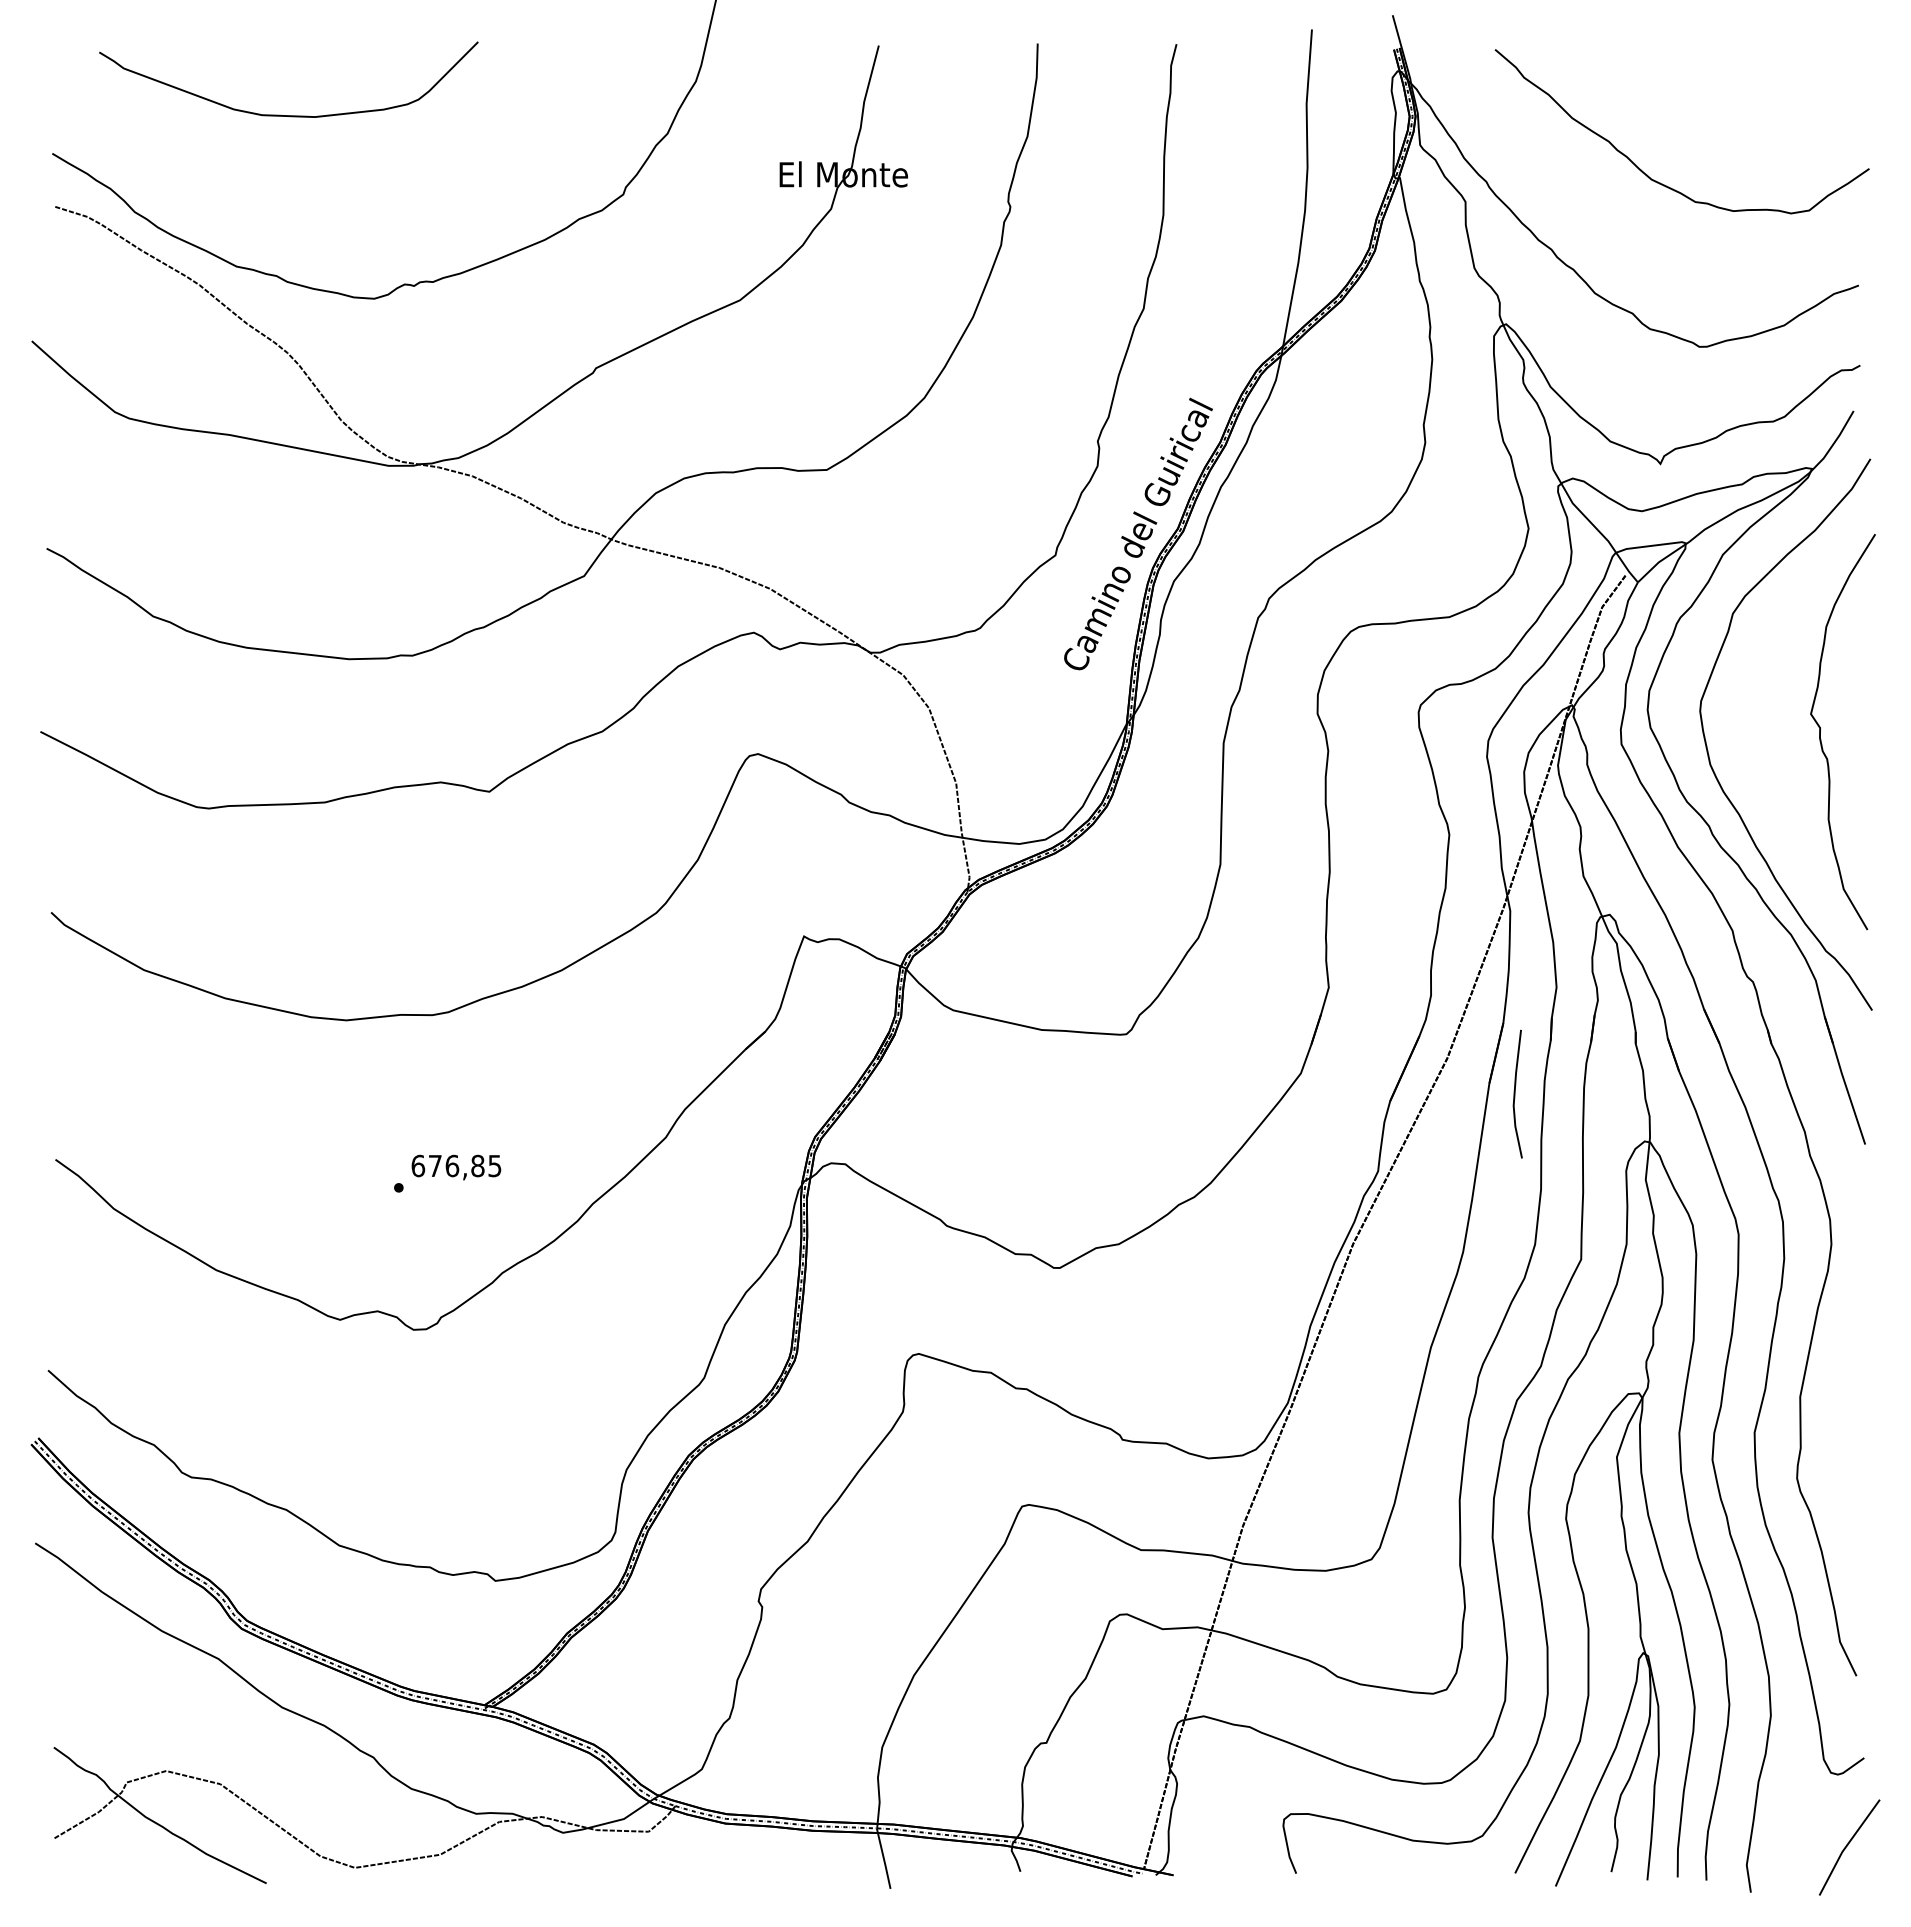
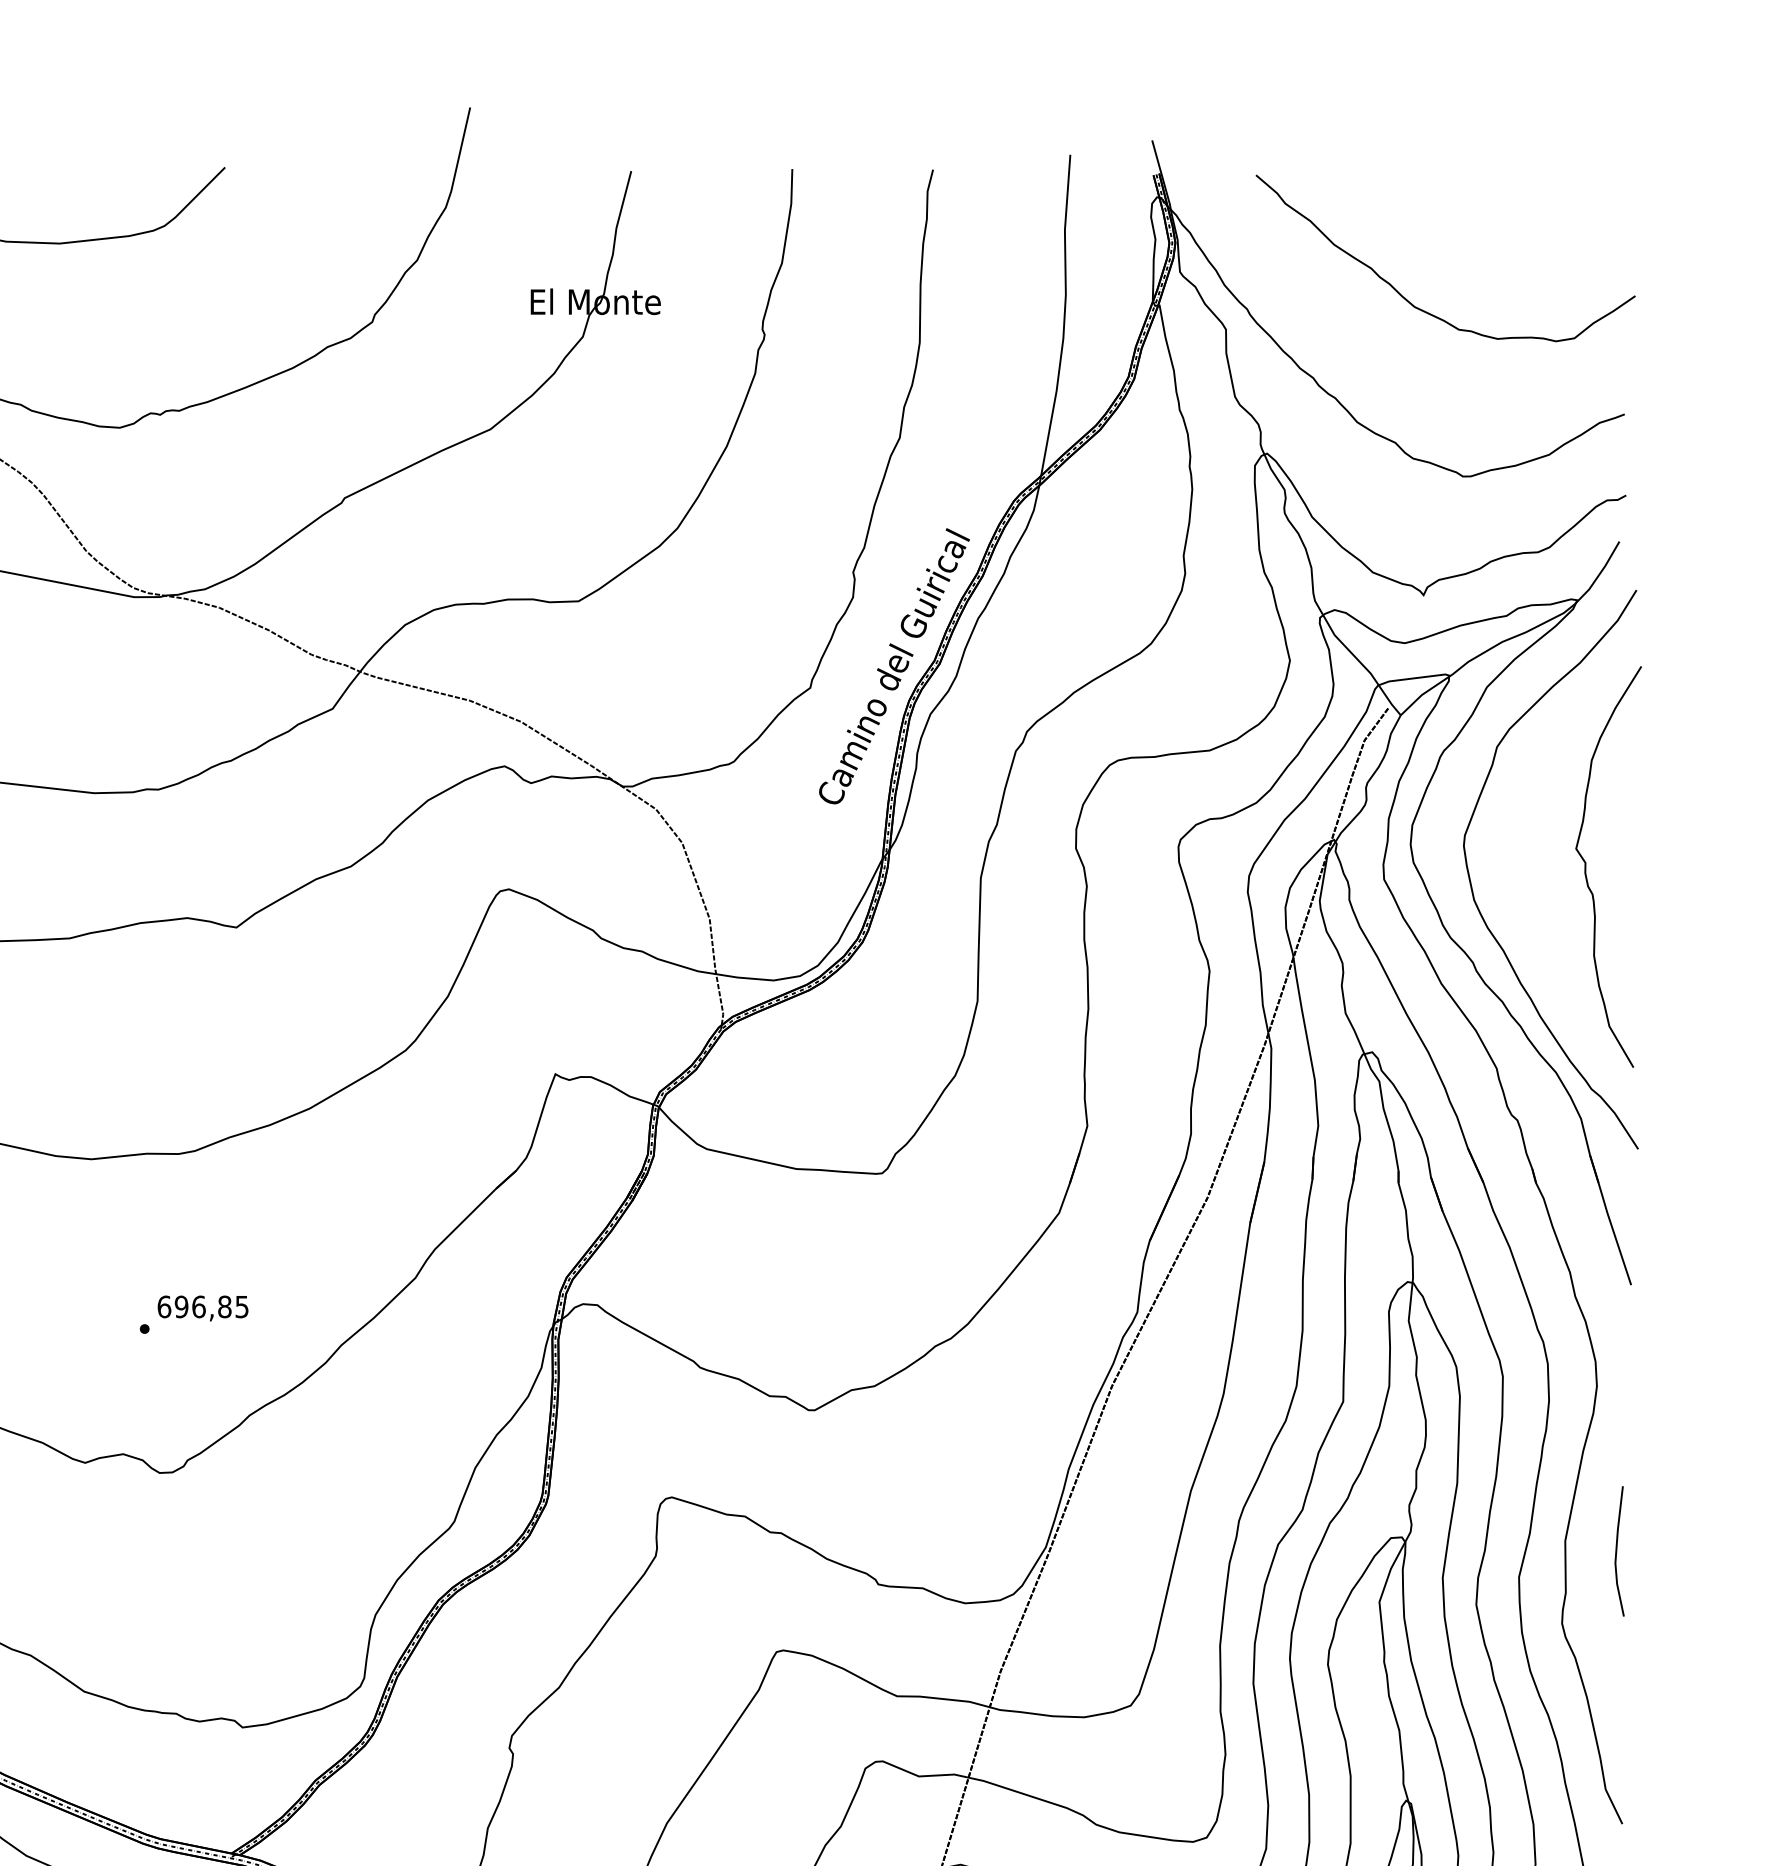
line: (1515, 1093) -> (1617, 1550), moved
text: (434, 1165) -> (180, 1306), 676,85 -> 696,85

